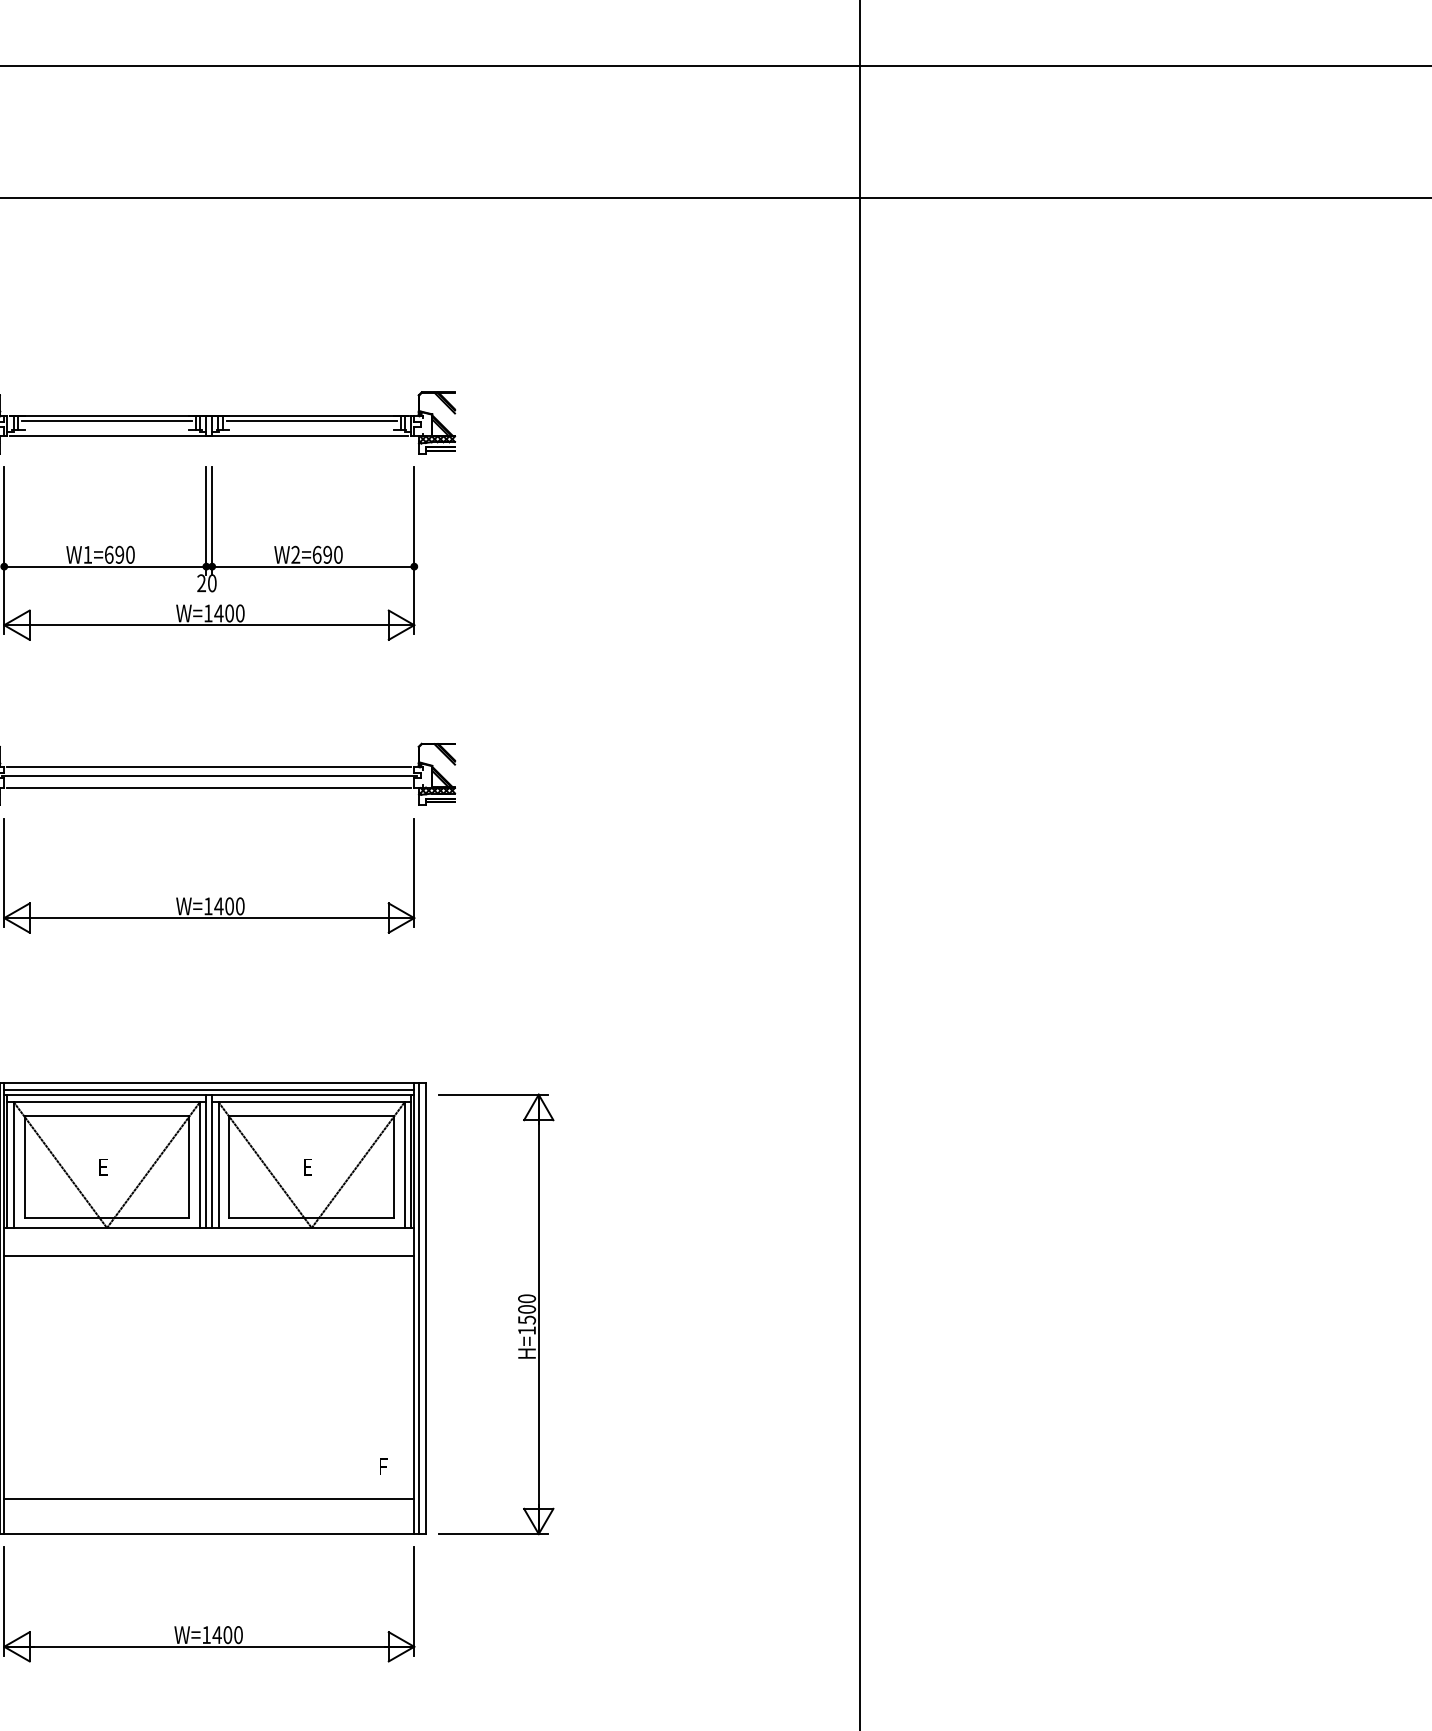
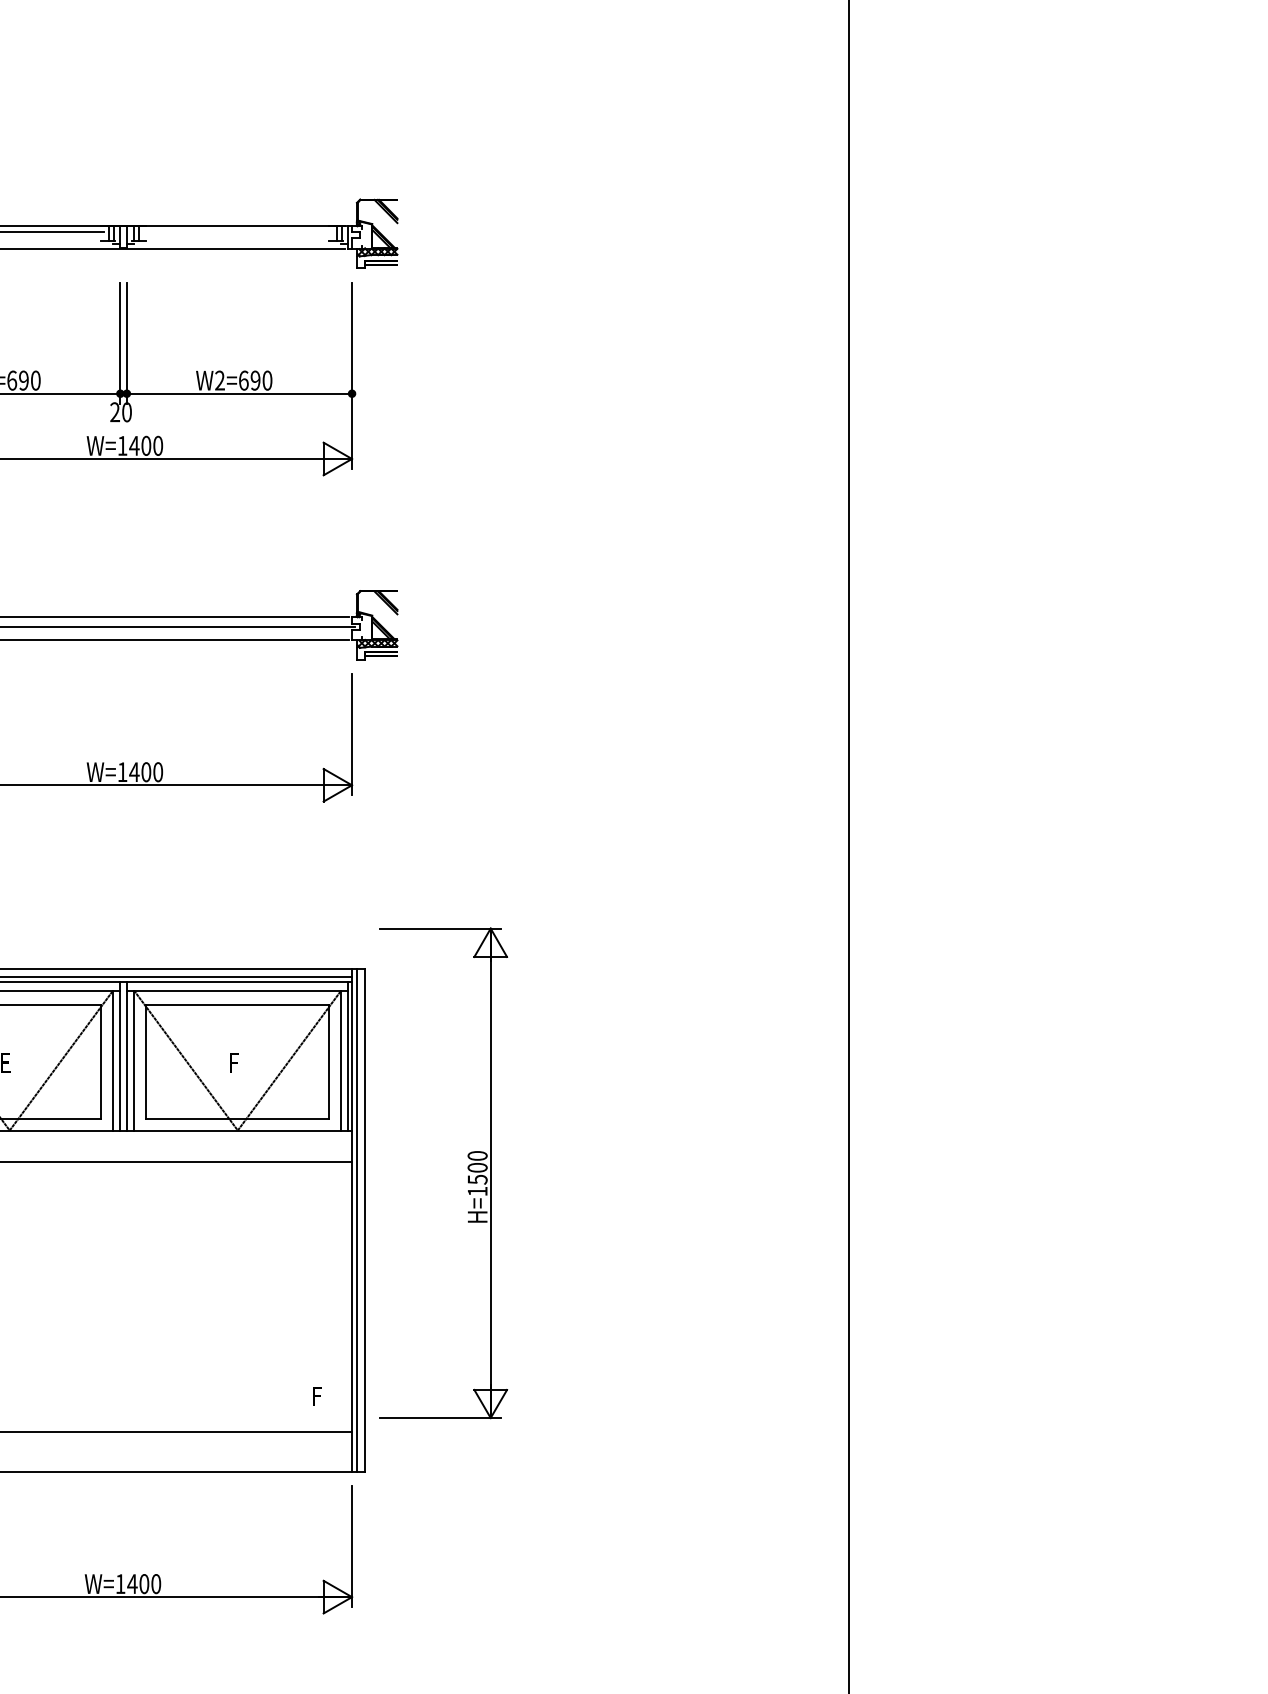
line: (311, 421) -> (237, 232), removed
text: (308, 1167) -> (234, 1063), E -> F
part: (518, 1316) -> (468, 1175), moved

